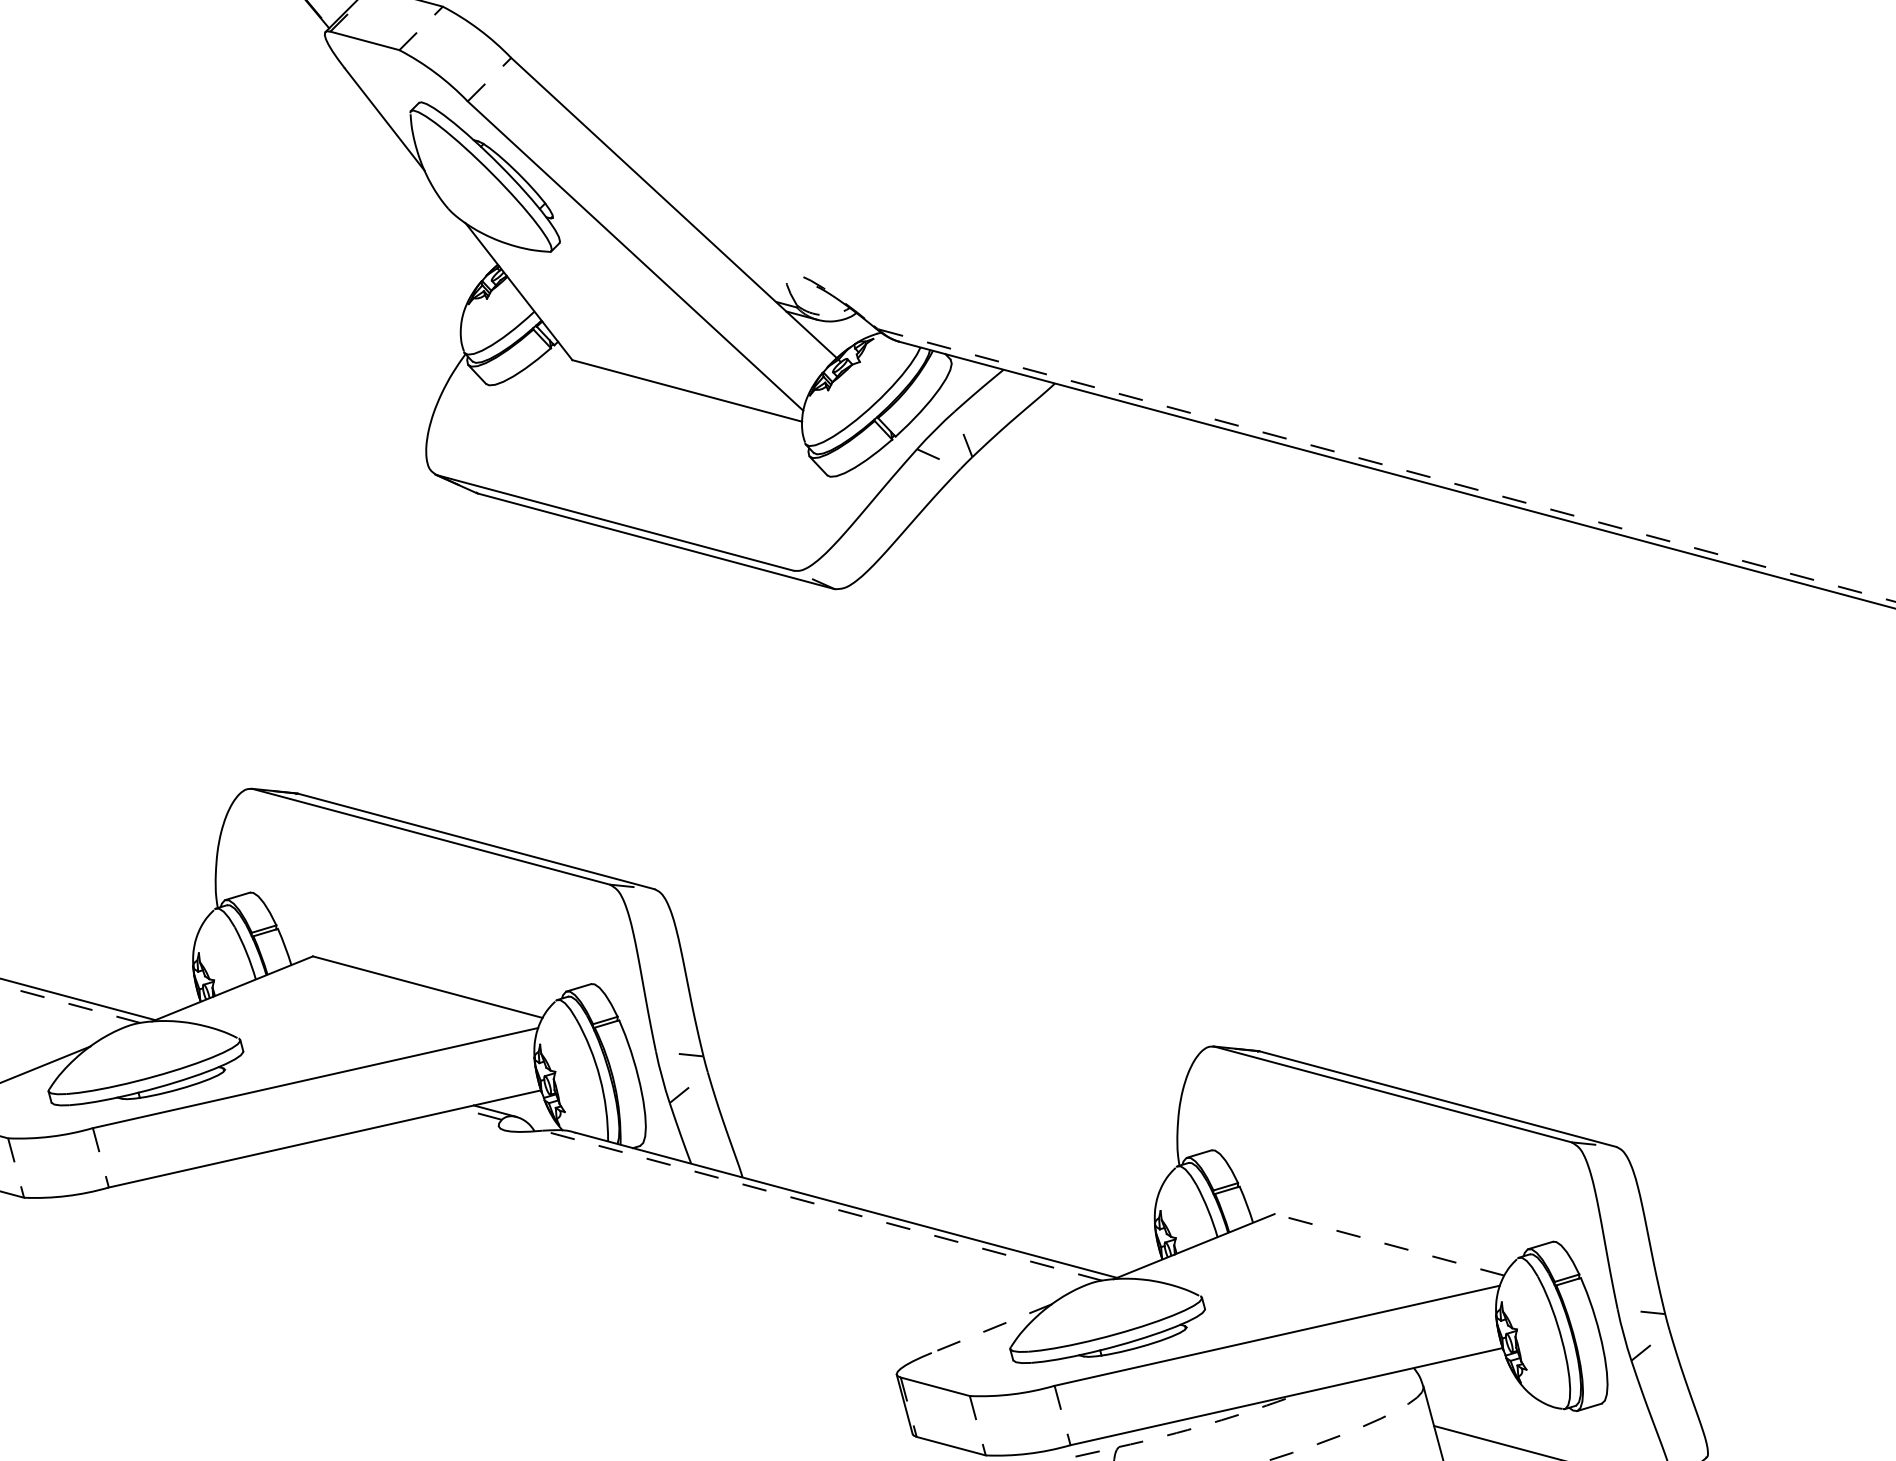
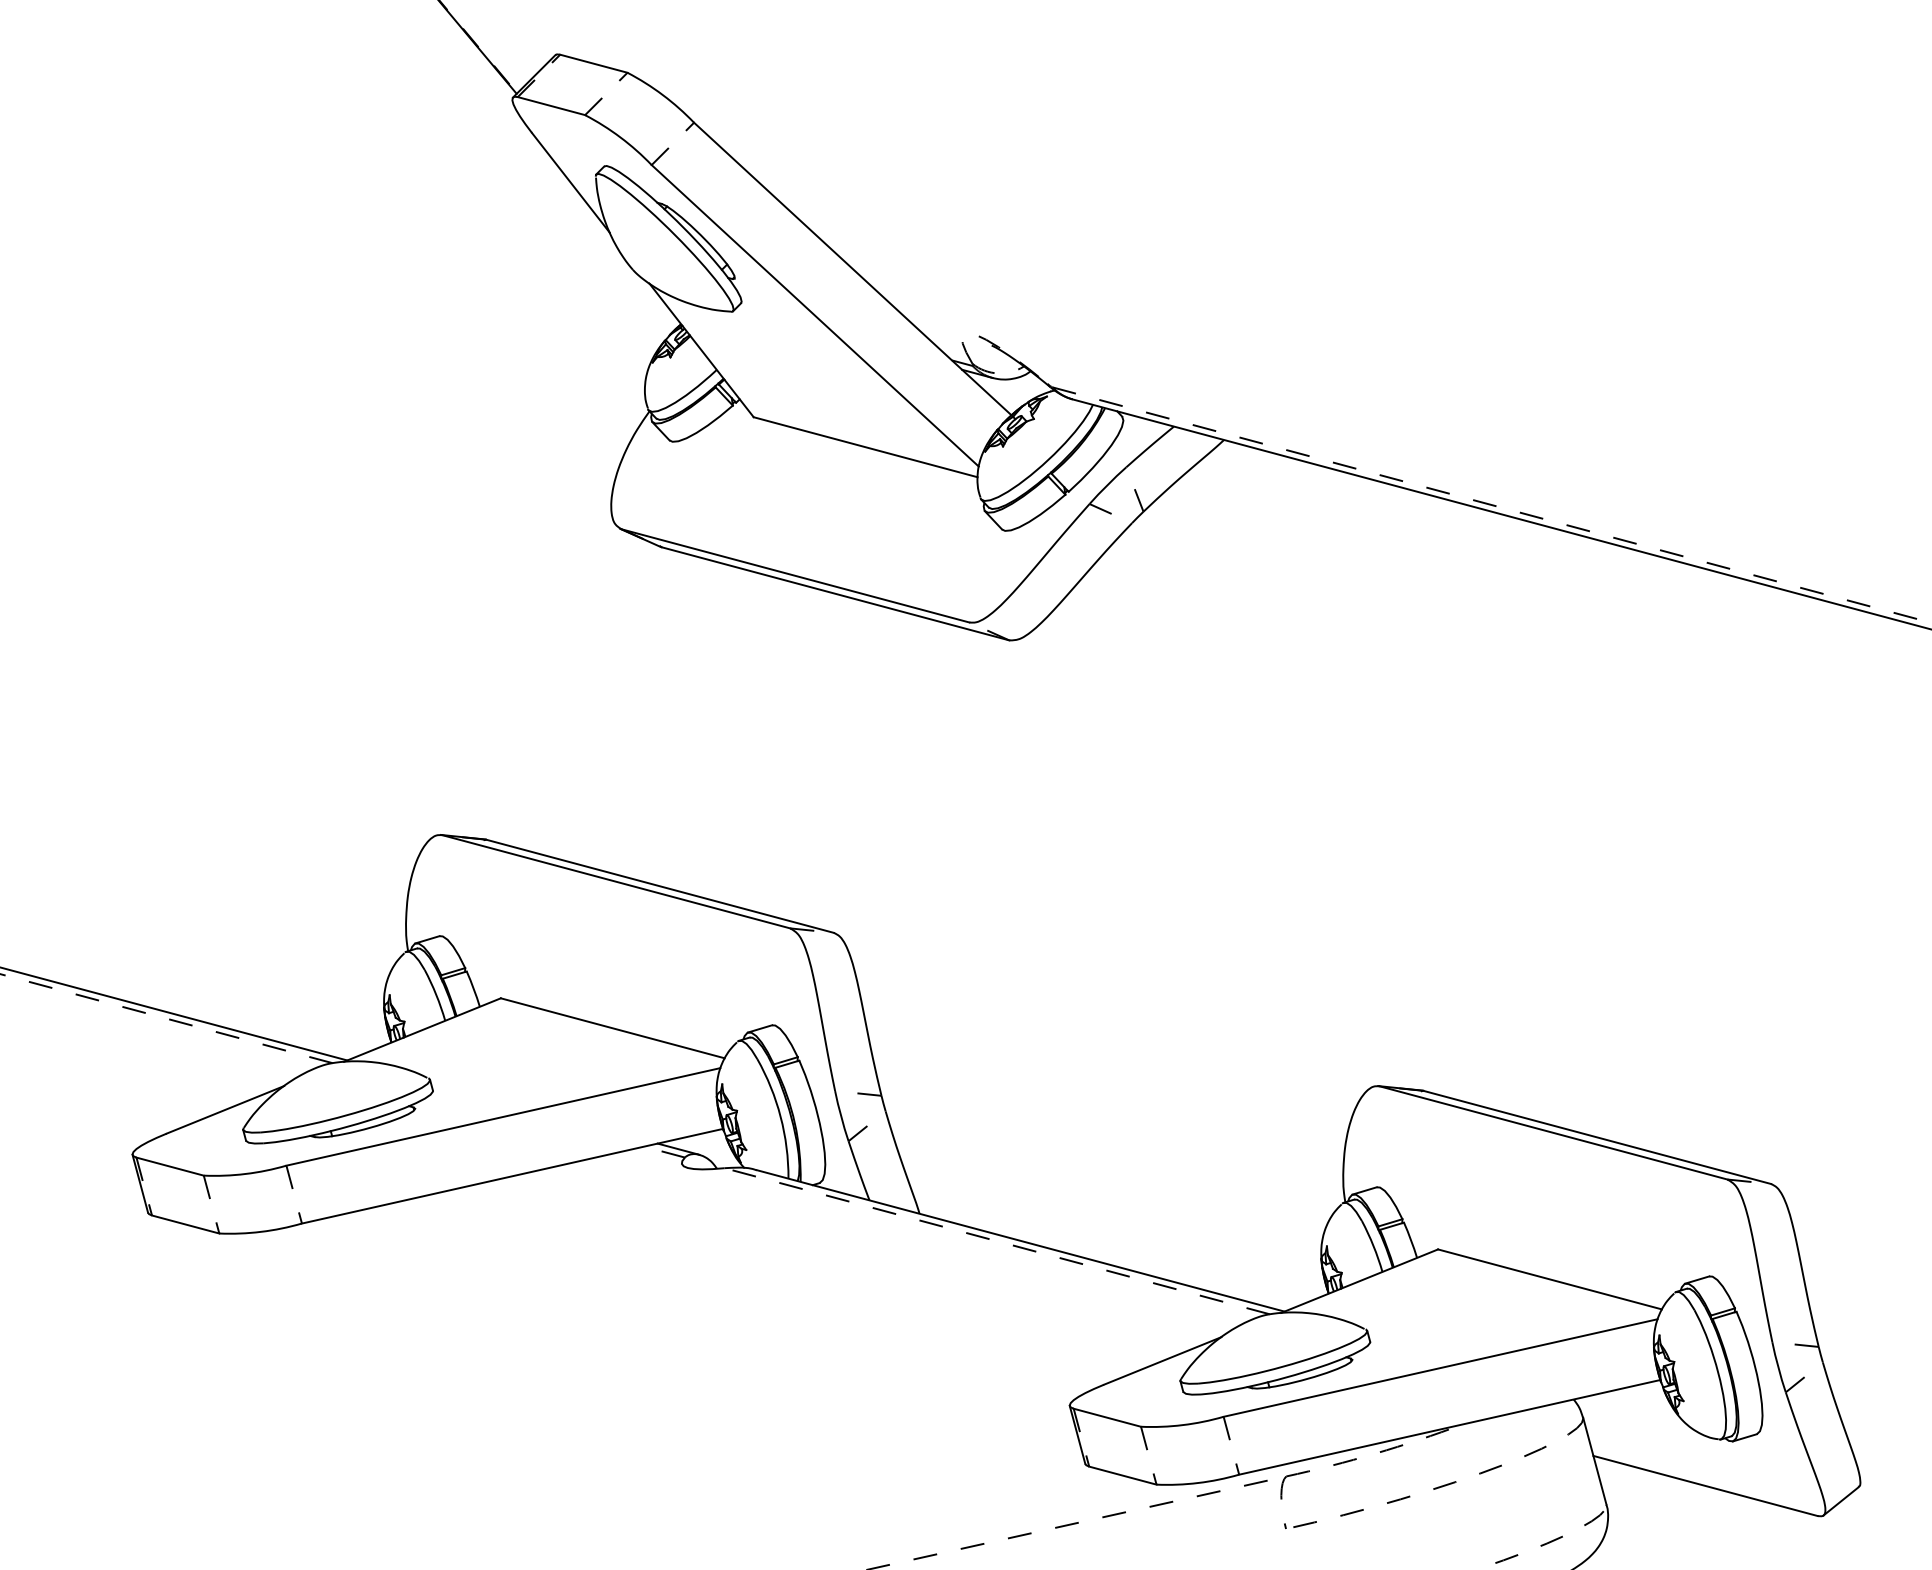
line: (1388, 1244) -> (1549, 1279), dashed -> solid
line: (991, 1329) -> (1162, 1361), dashed -> solid

